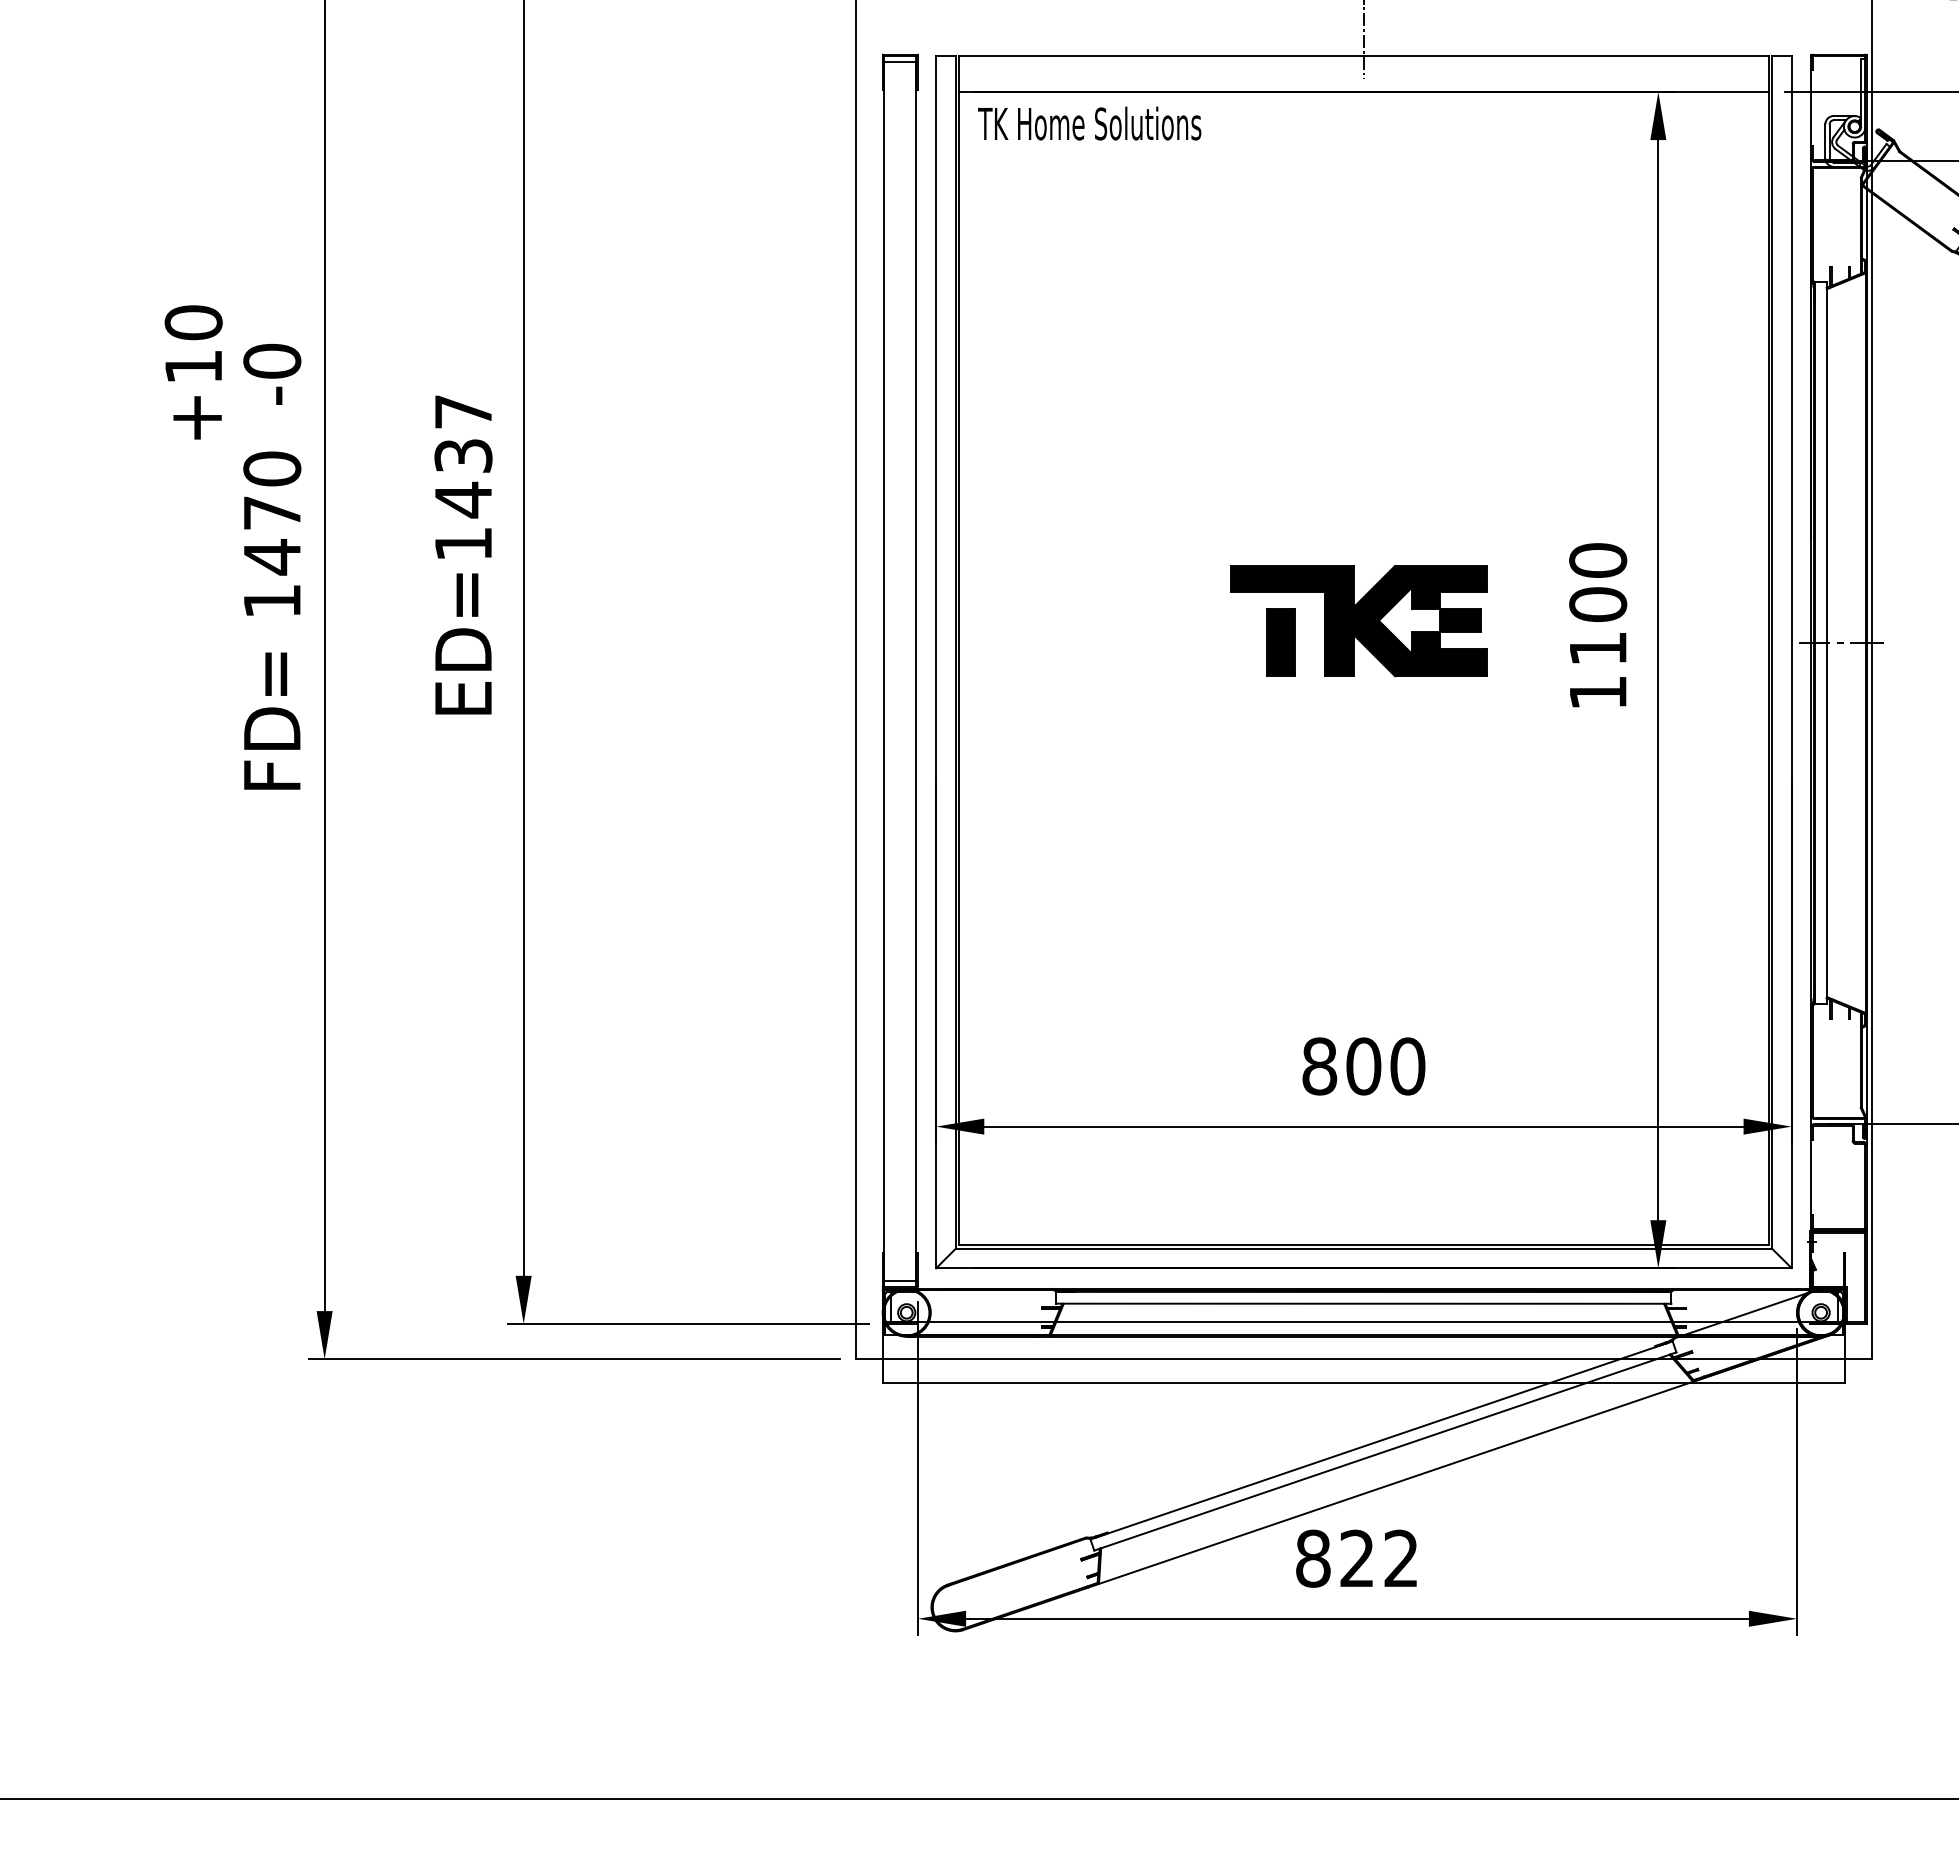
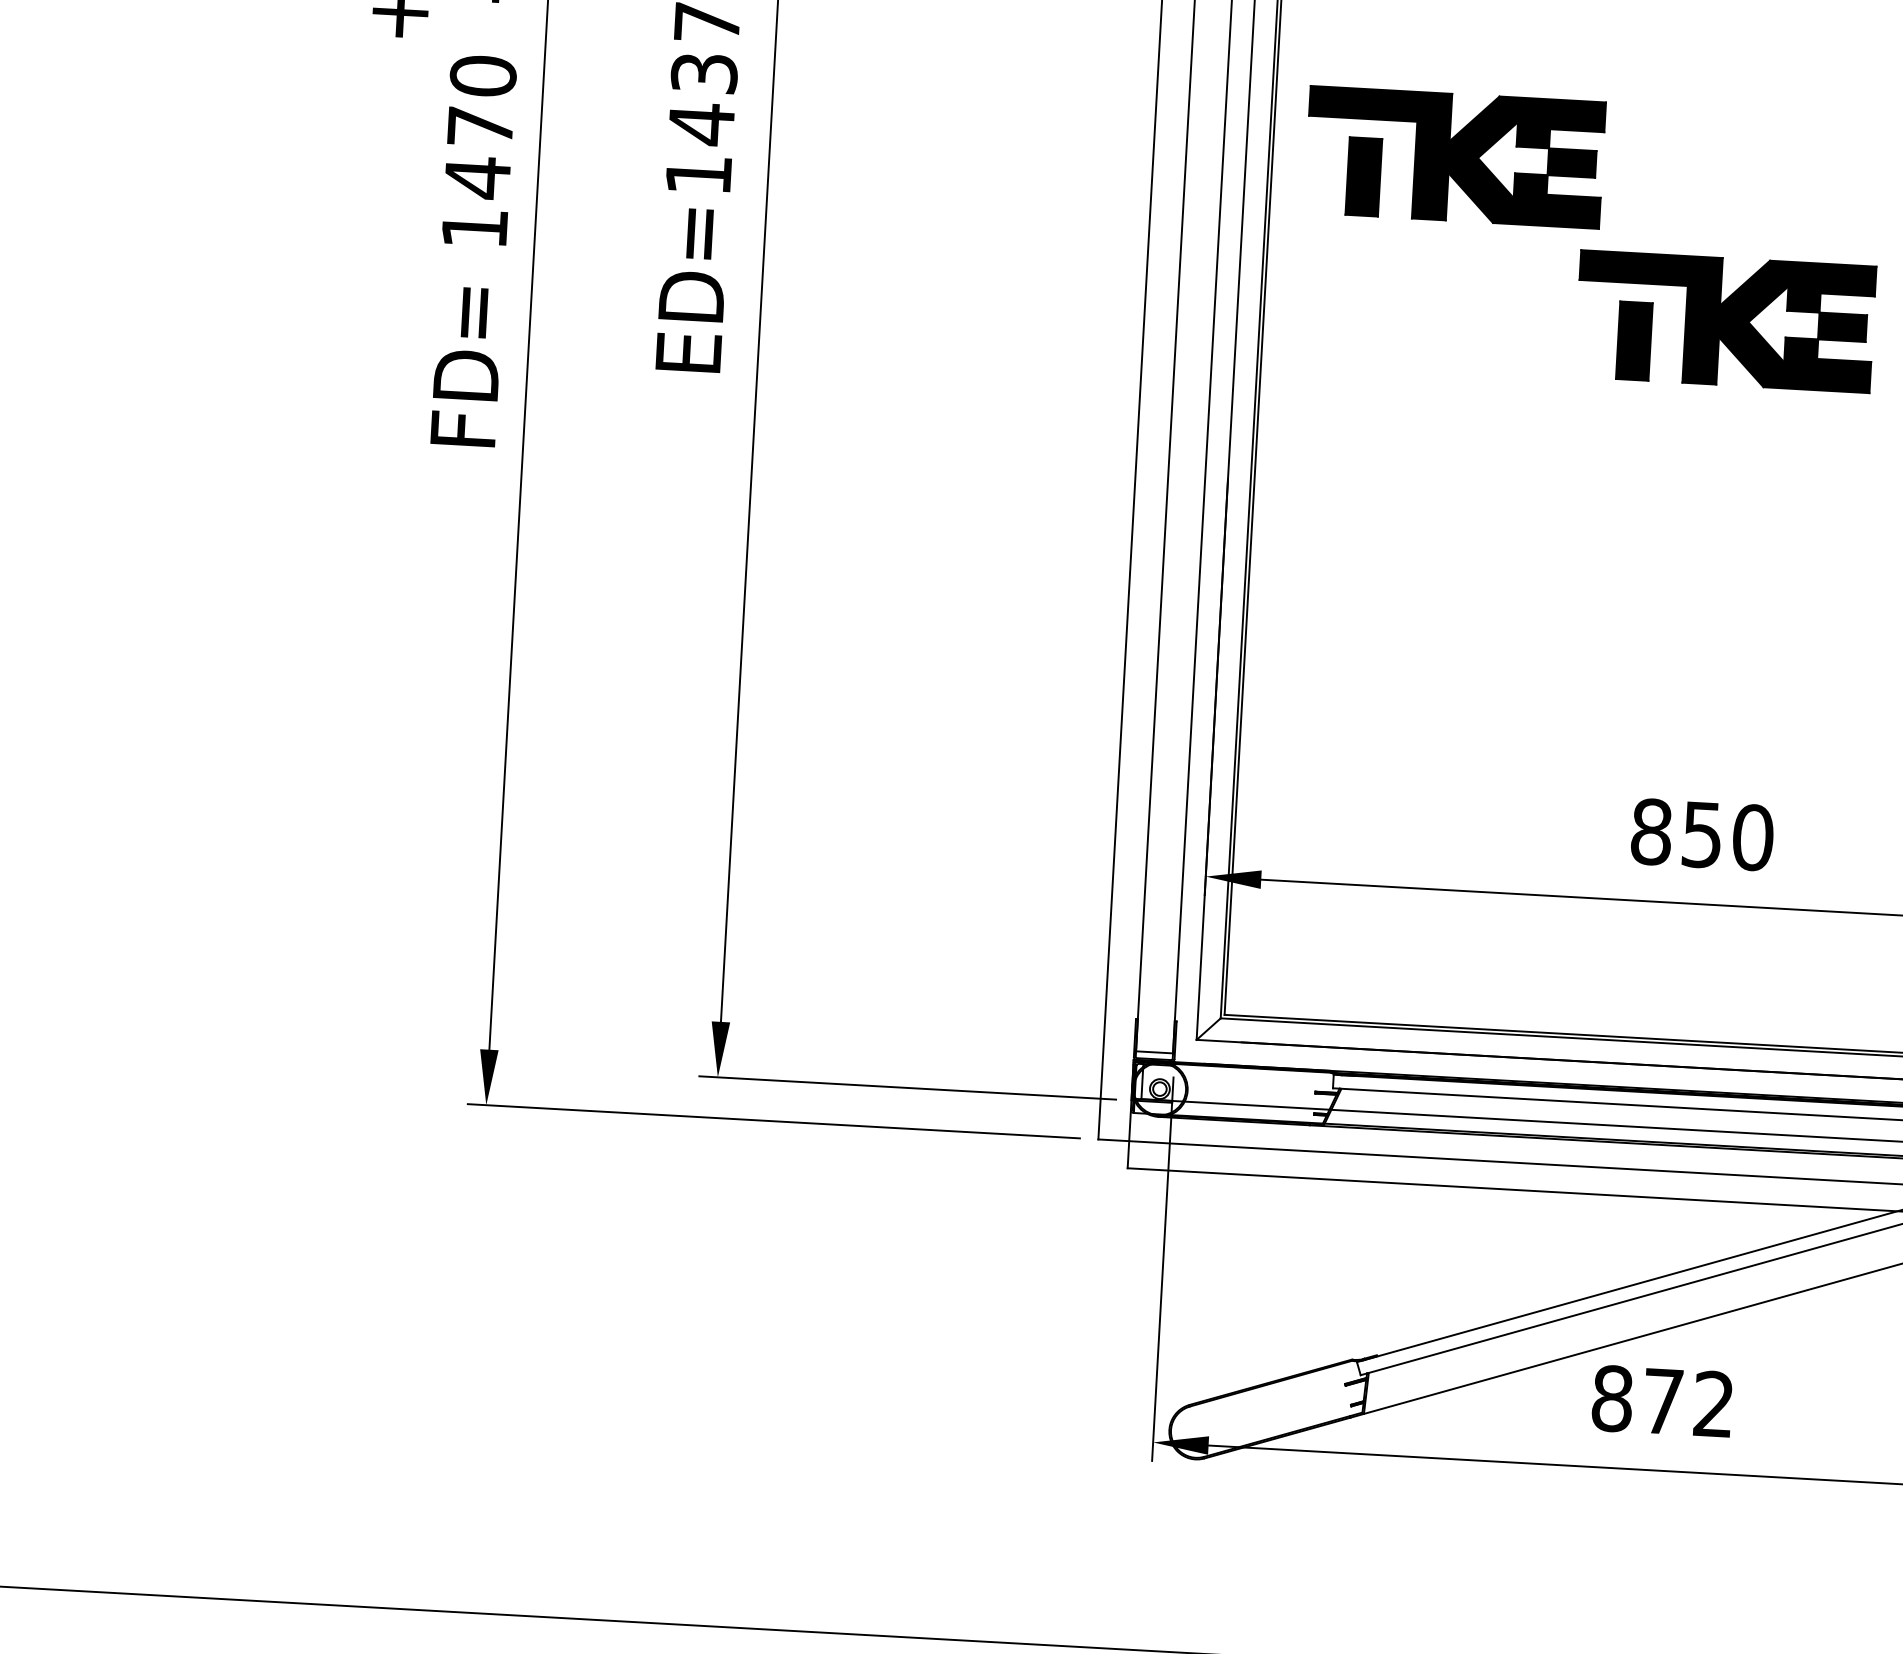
part: (1116, 492) -> (1454, 157), added
text: (1363, 1066) -> (1702, 834), 800 -> 850
text: (1356, 1557) -> (1662, 1400), 822 -> 872

